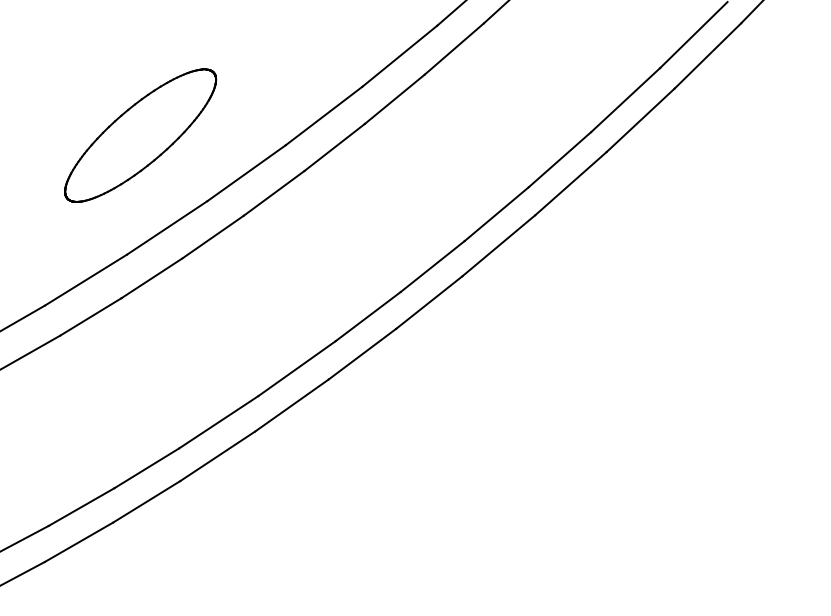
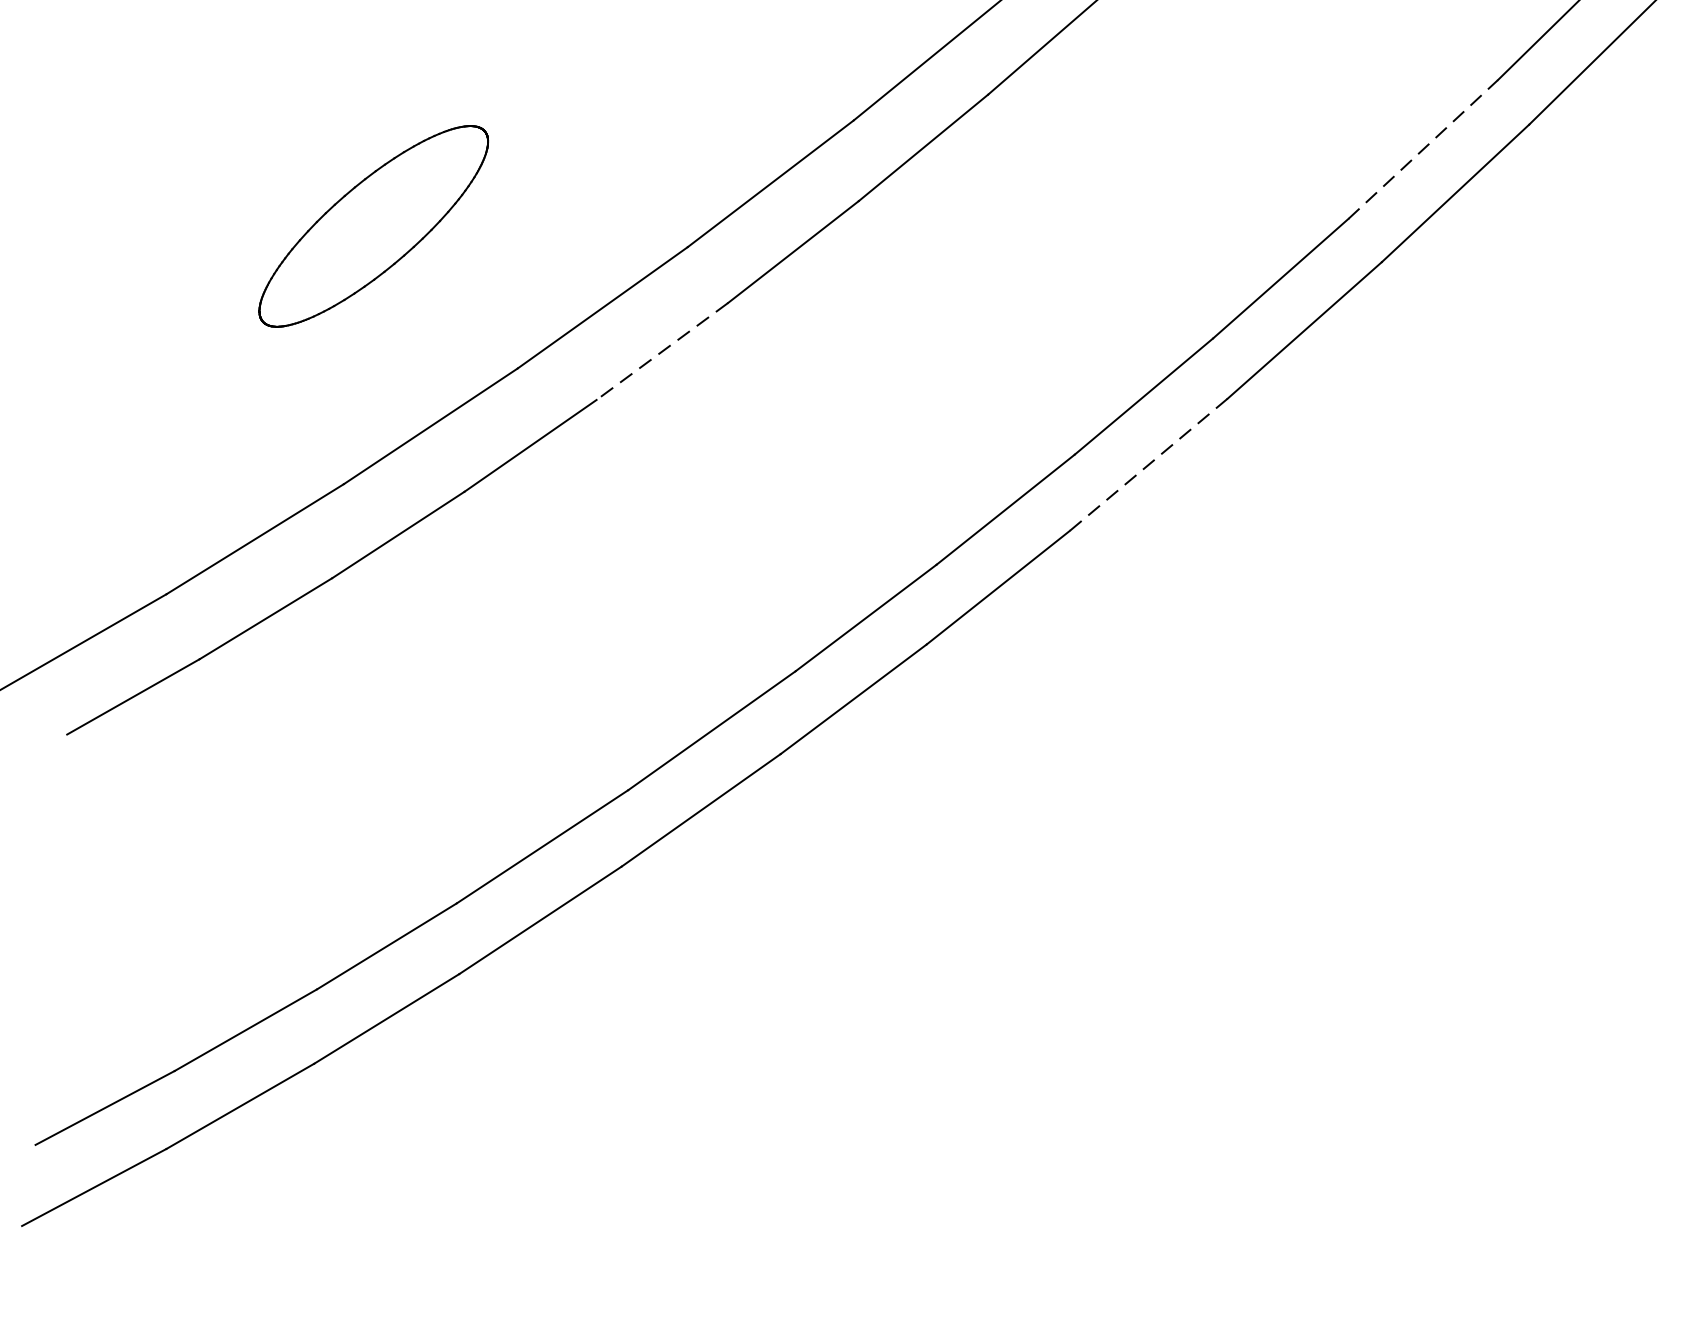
line: (626, 99) -> (1425, 148), solid -> dashed
part: (140, 135) -> (373, 226), size x0.7
line: (274, 193) -> (663, 351), solid -> dashed
line: (498, 245) -> (1148, 464), solid -> dashed

